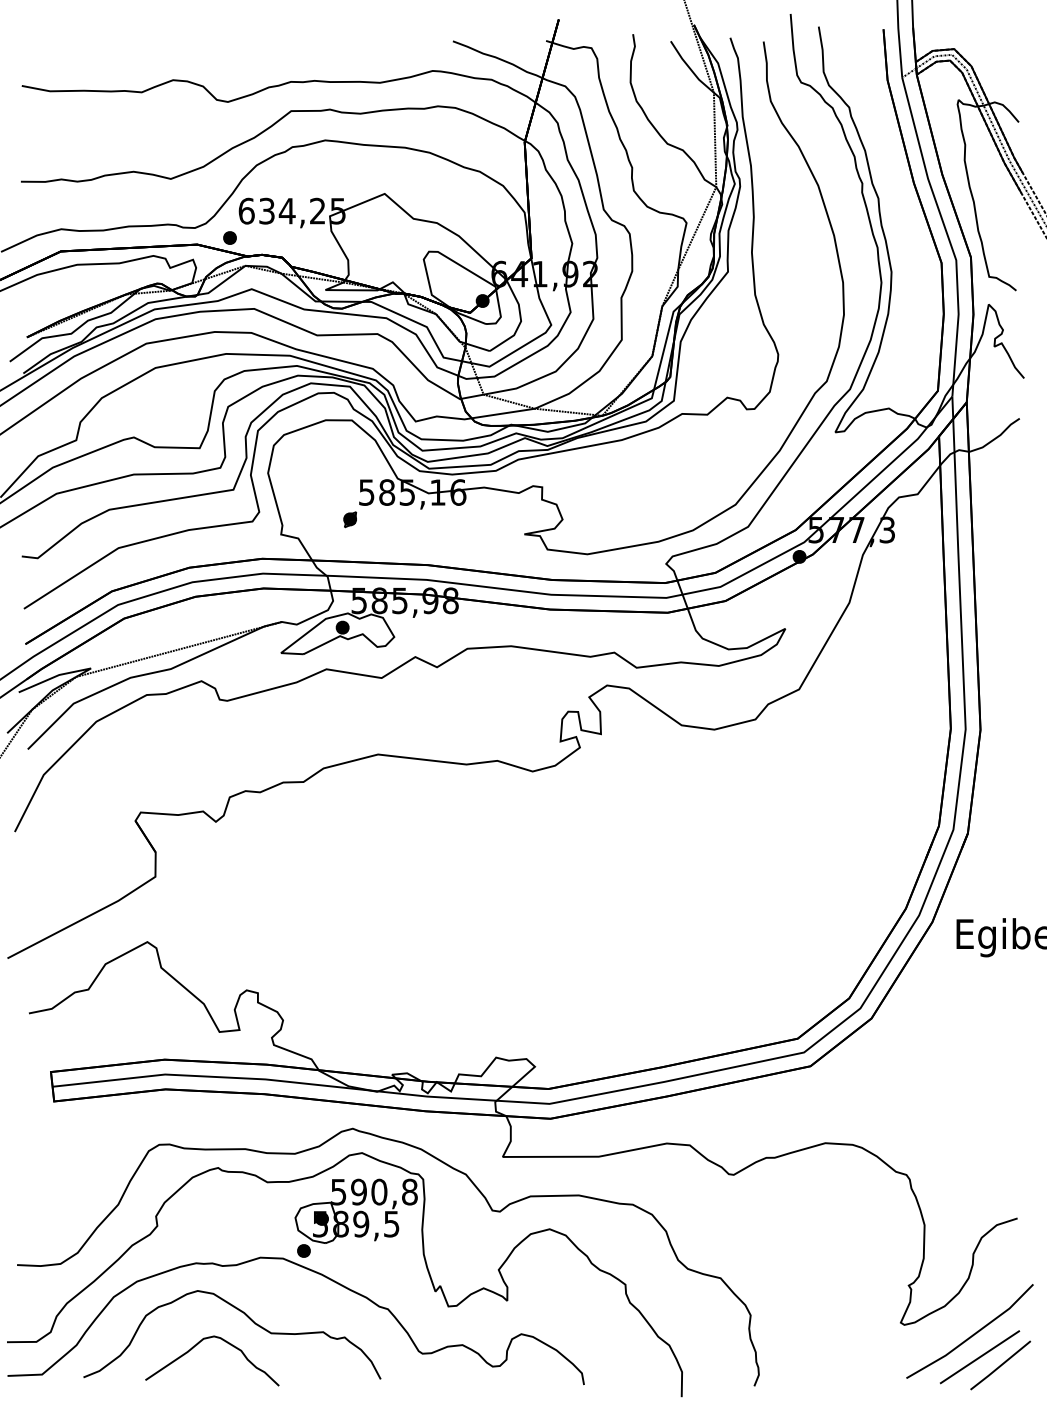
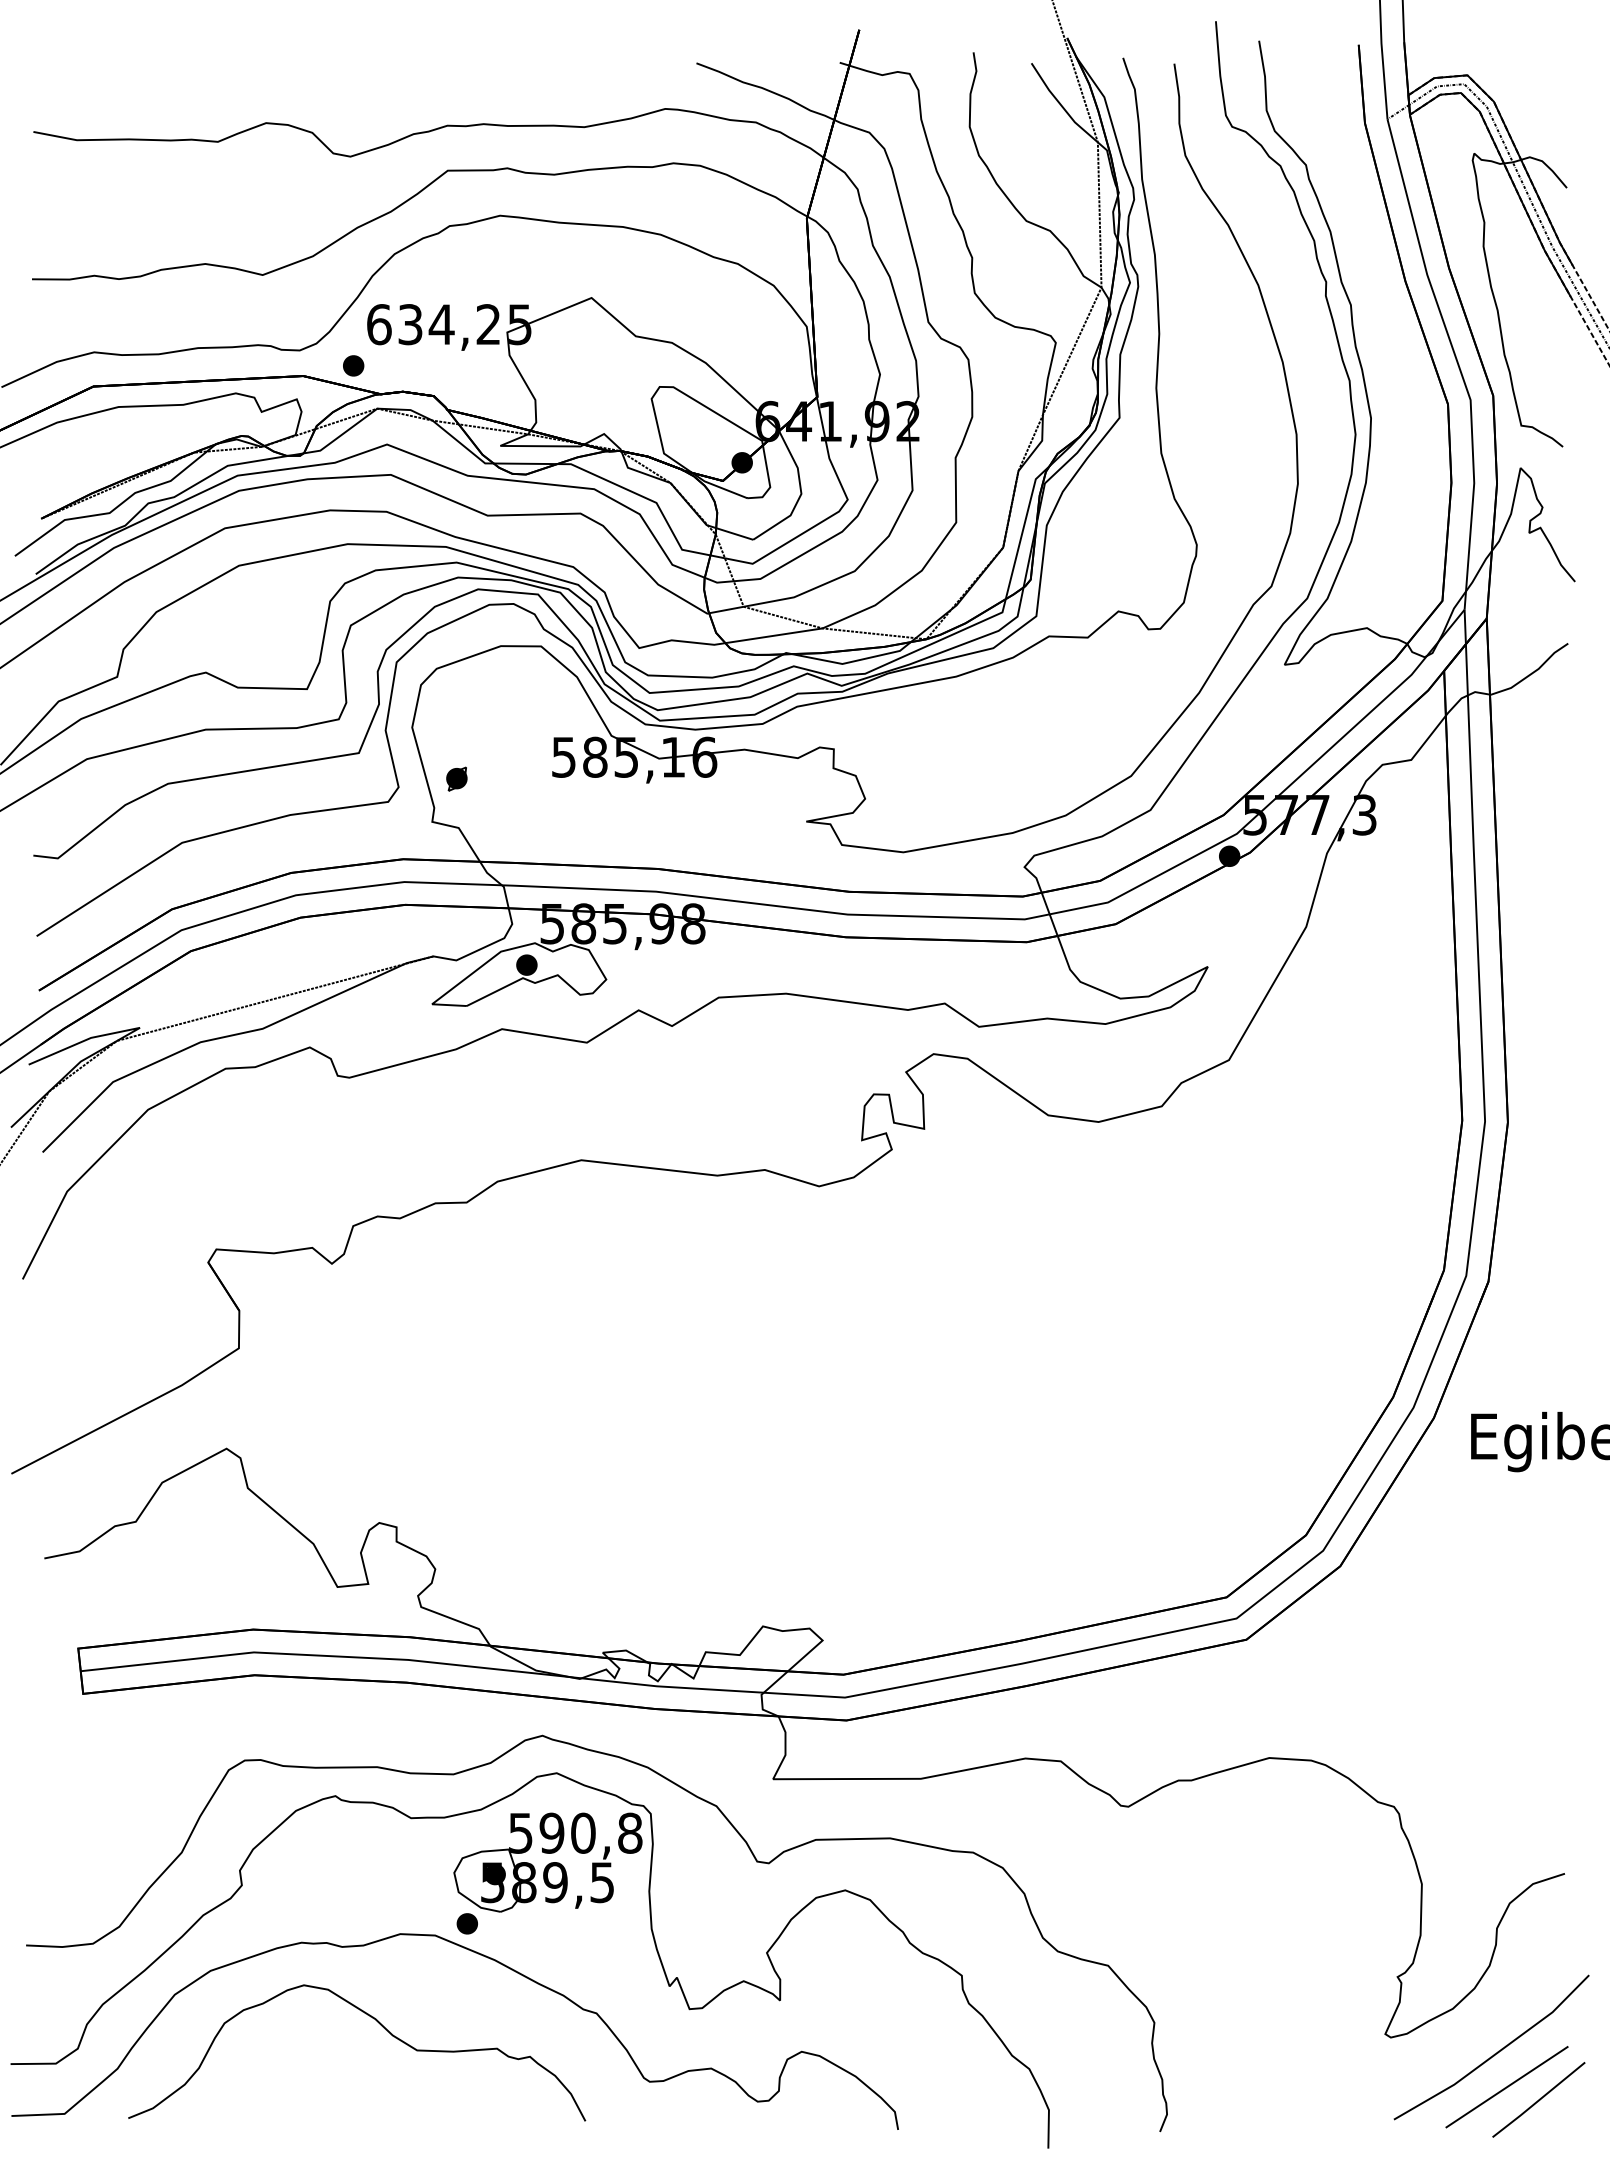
part: (350, 519) -> (457, 778), moved
curve: (197, 1345) -> (303, 2069), removed

